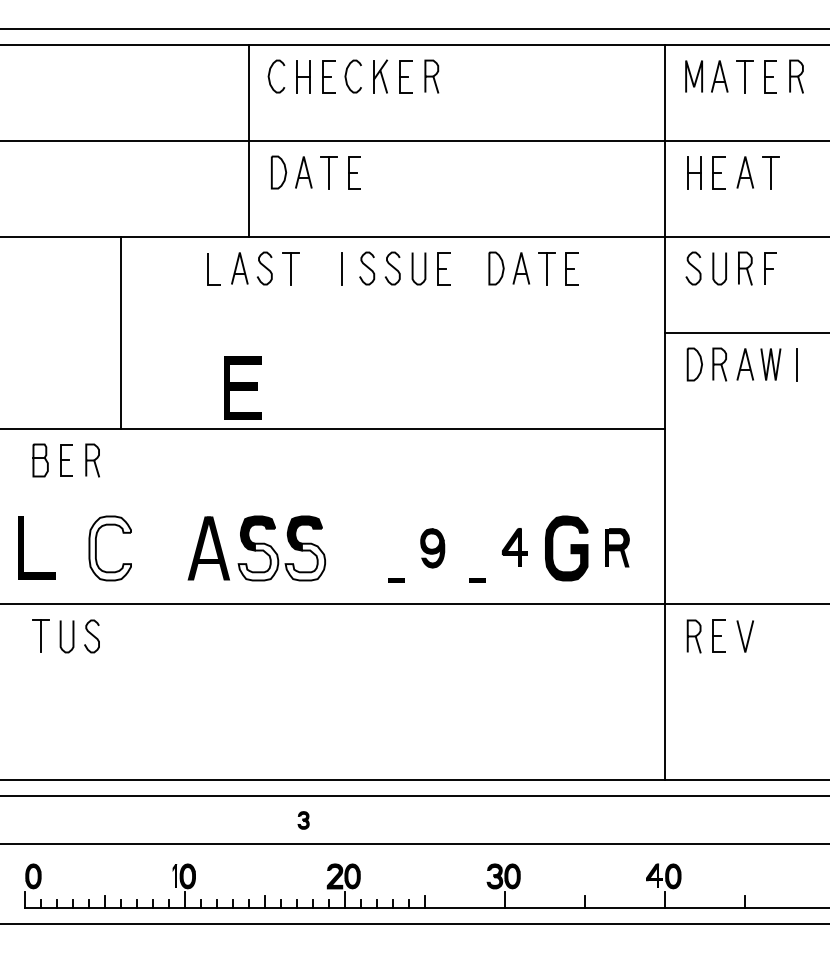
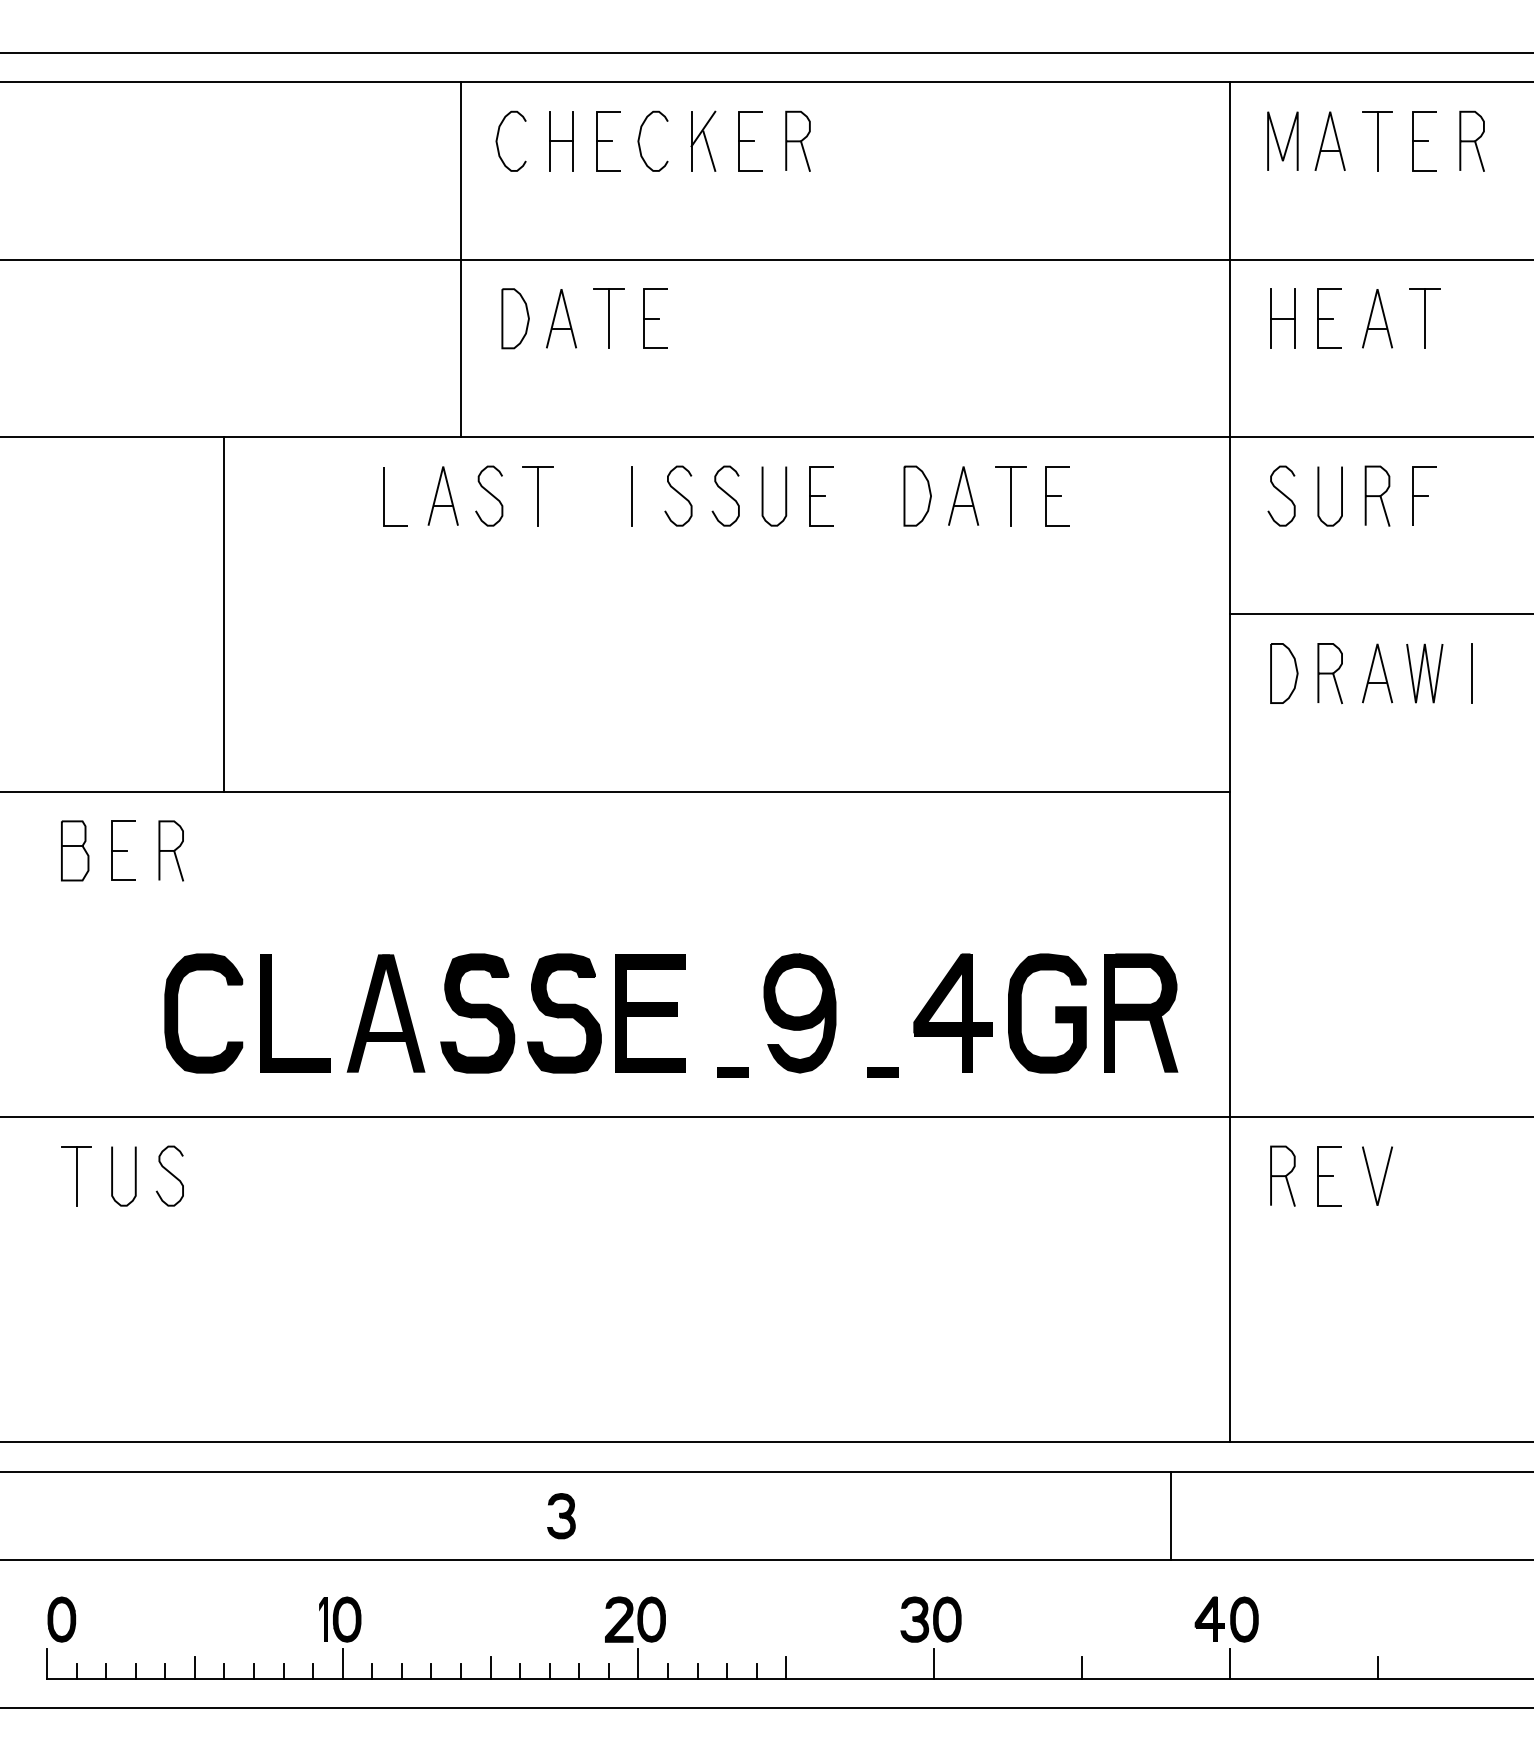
part: (242, 387) -> (649, 1011), moved
part: (23, 547) -> (270, 1011), moved
part: (514, 547) -> (950, 1011), size x1.67
part: (617, 547) -> (1141, 1011), size x1.67
fill: (110, 548) -> (204, 1013), added
part: (432, 548) -> (799, 1013), size x1.67
fill: (258, 561) -> (477, 1037), added
fill: (305, 561) -> (564, 1037), added
part: (303, 820) -> (560, 1516), size x1.43
line: (633, 820) -> (1170, 1516), added

